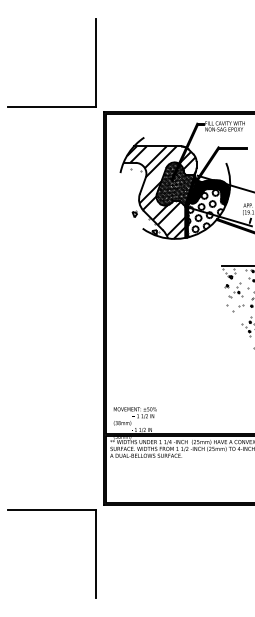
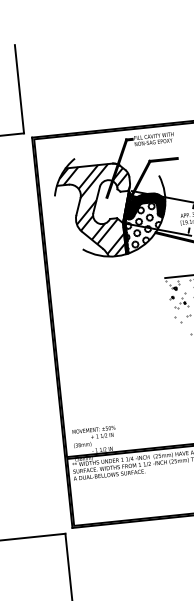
hatch: (175, 183) -> (110, 201), removed
hatch: (144, 202) -> (81, 223), removed

